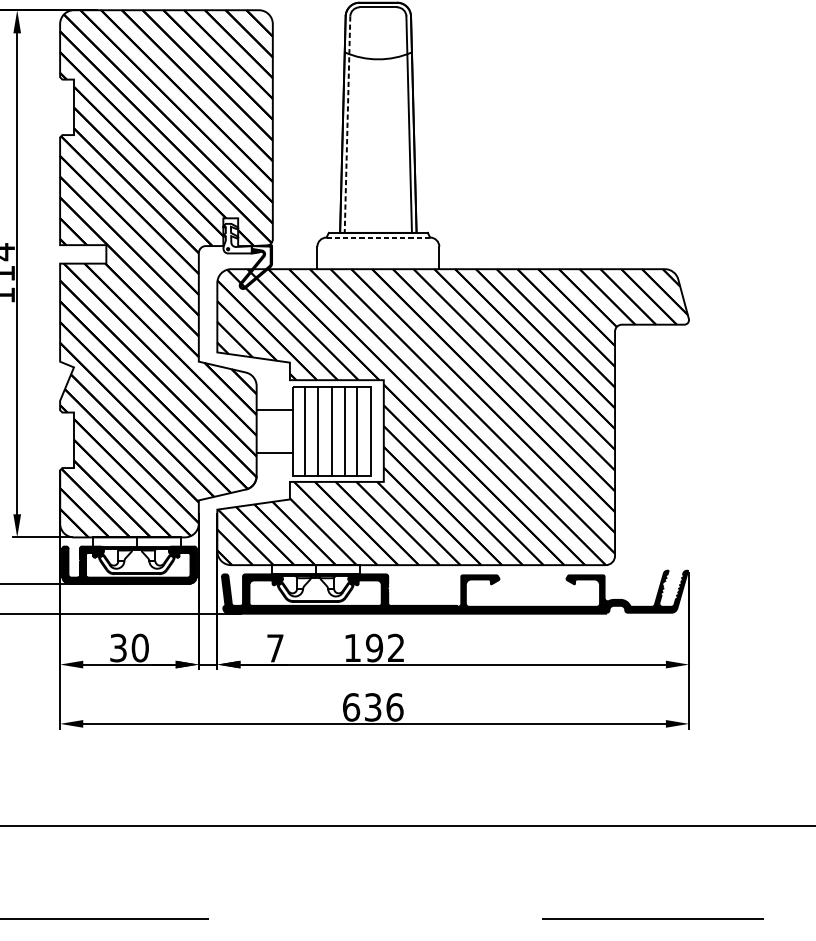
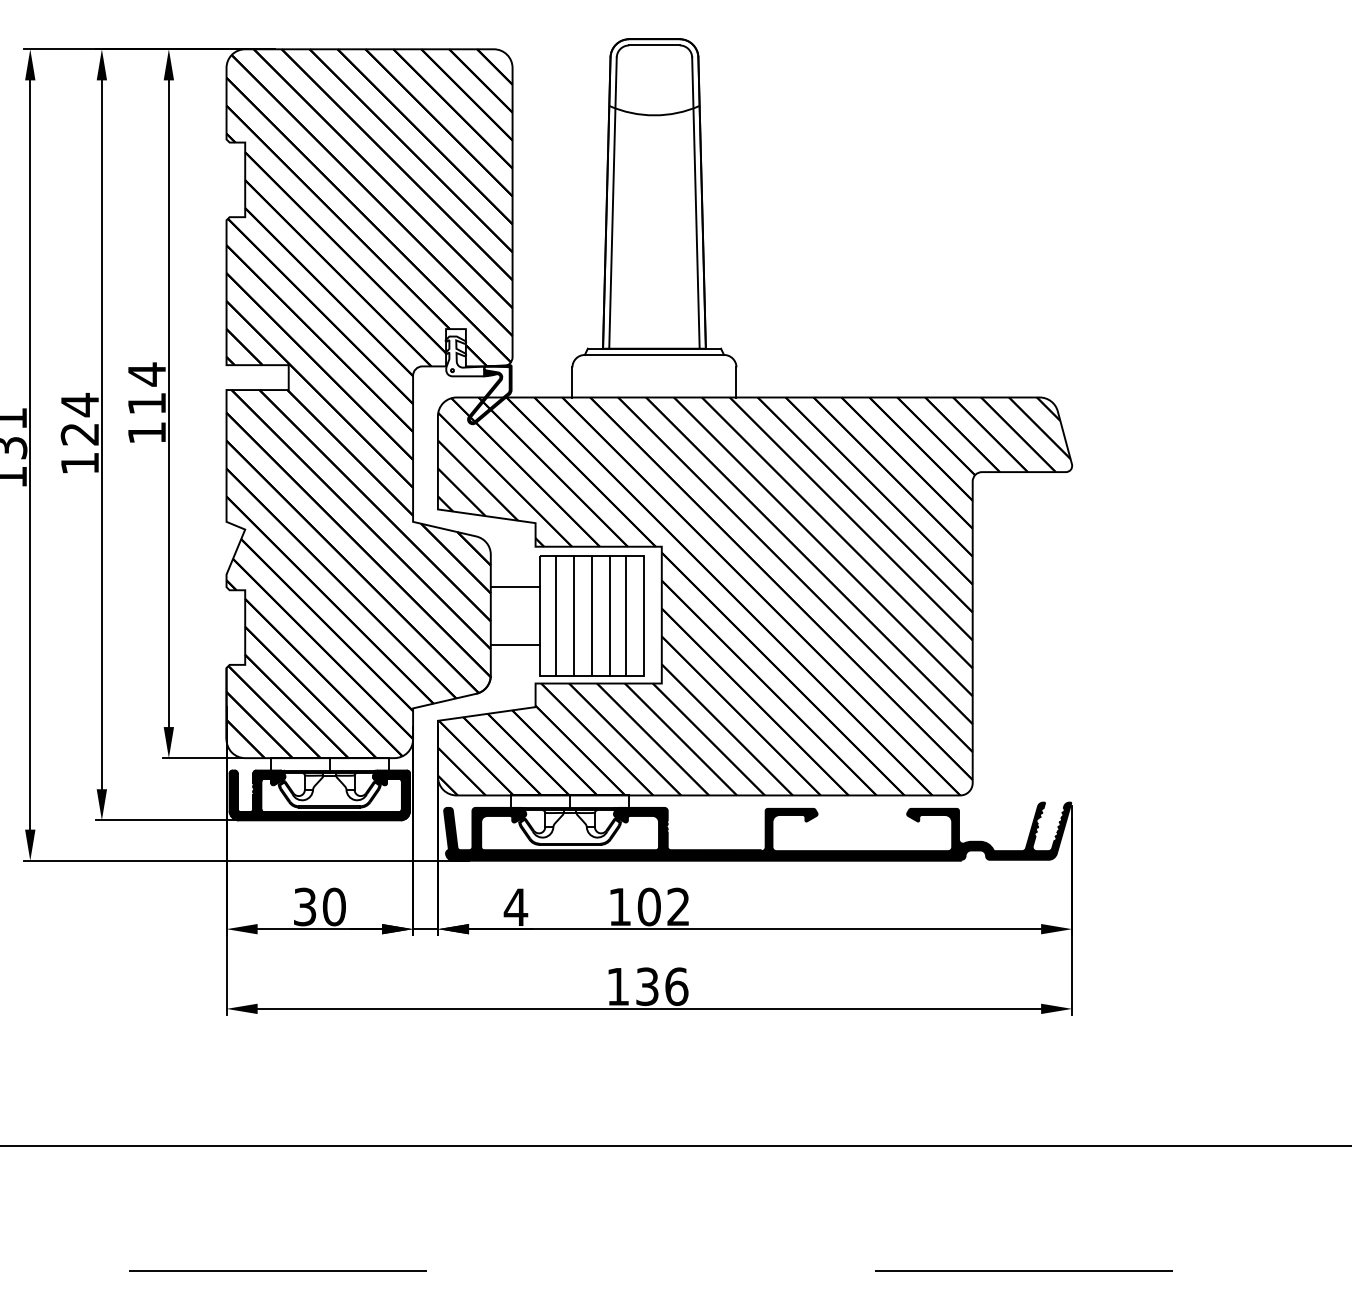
line: (347, 124) -> (613, 203), dashed -> solid
line: (378, 237) -> (654, 354), dashed -> solid
text: (275, 647) -> (515, 906), 7 -> 4
text: (373, 648) -> (648, 907), 192 -> 102
text: (350, 707) -> (617, 986), 636 -> 136

